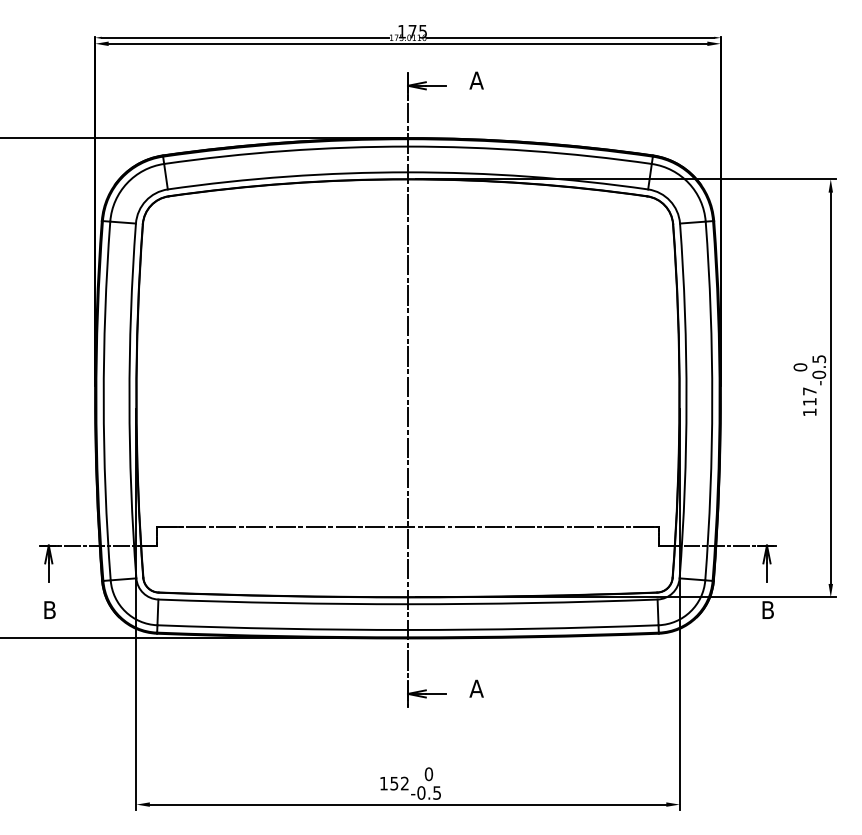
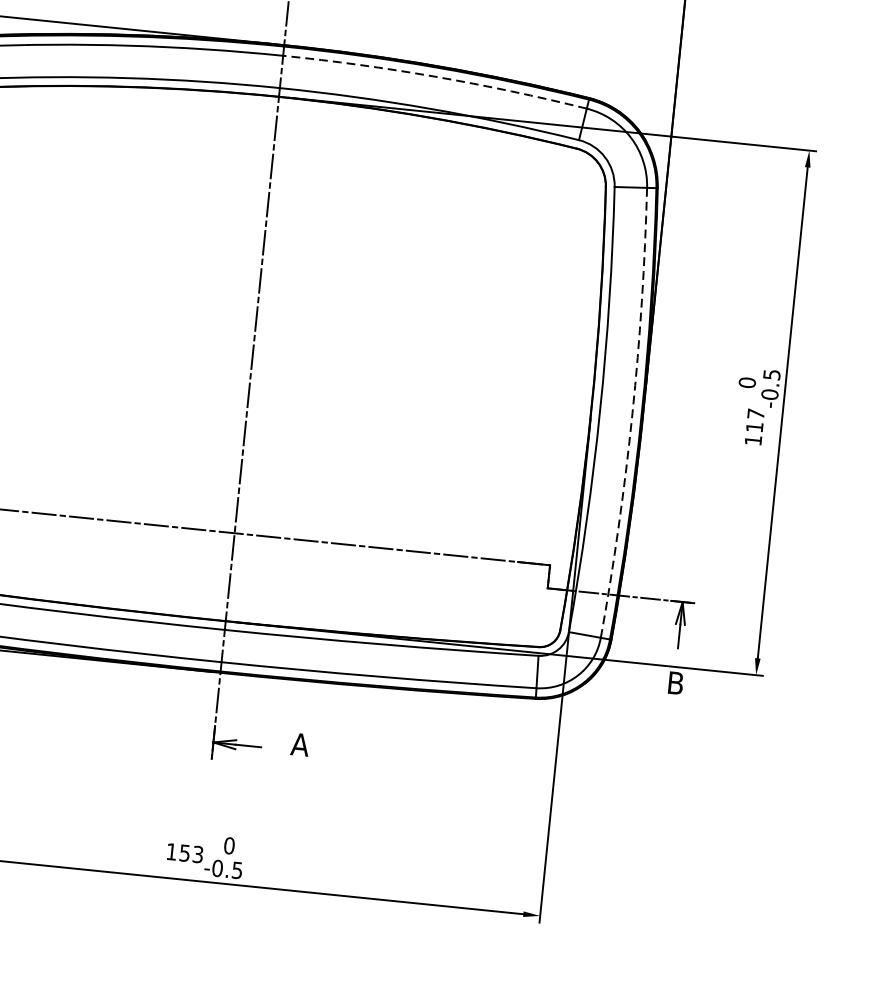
arc: (530, 150) -> (436, 76), solid -> dashed
arc: (712, 401) -> (632, 414), solid -> dashed
text: (404, 783) -> (197, 854), 152 -> 153

